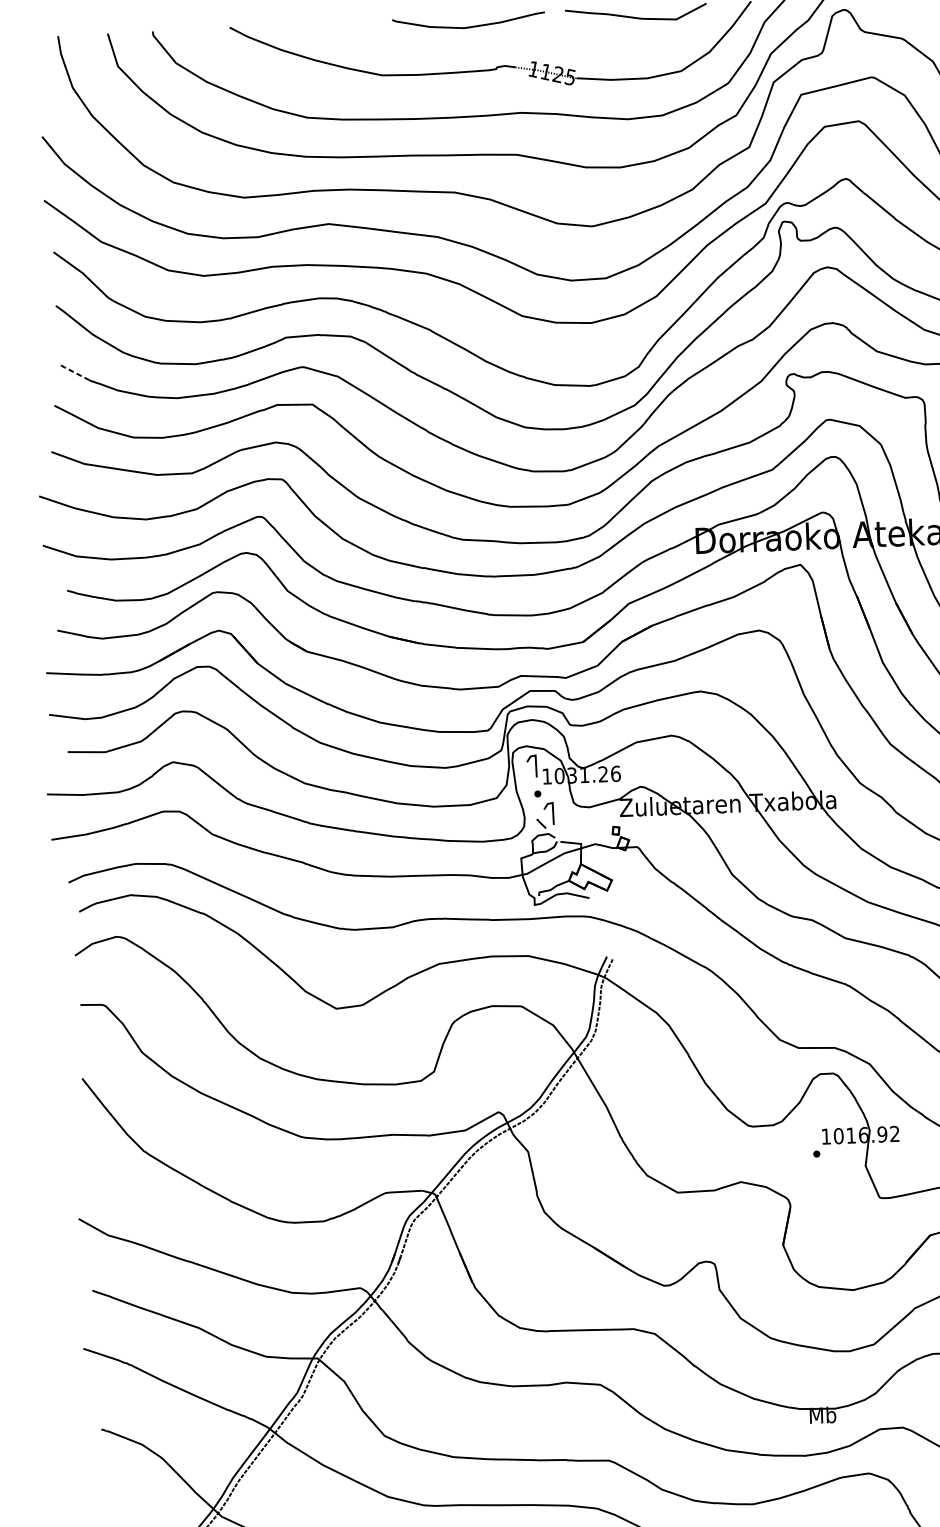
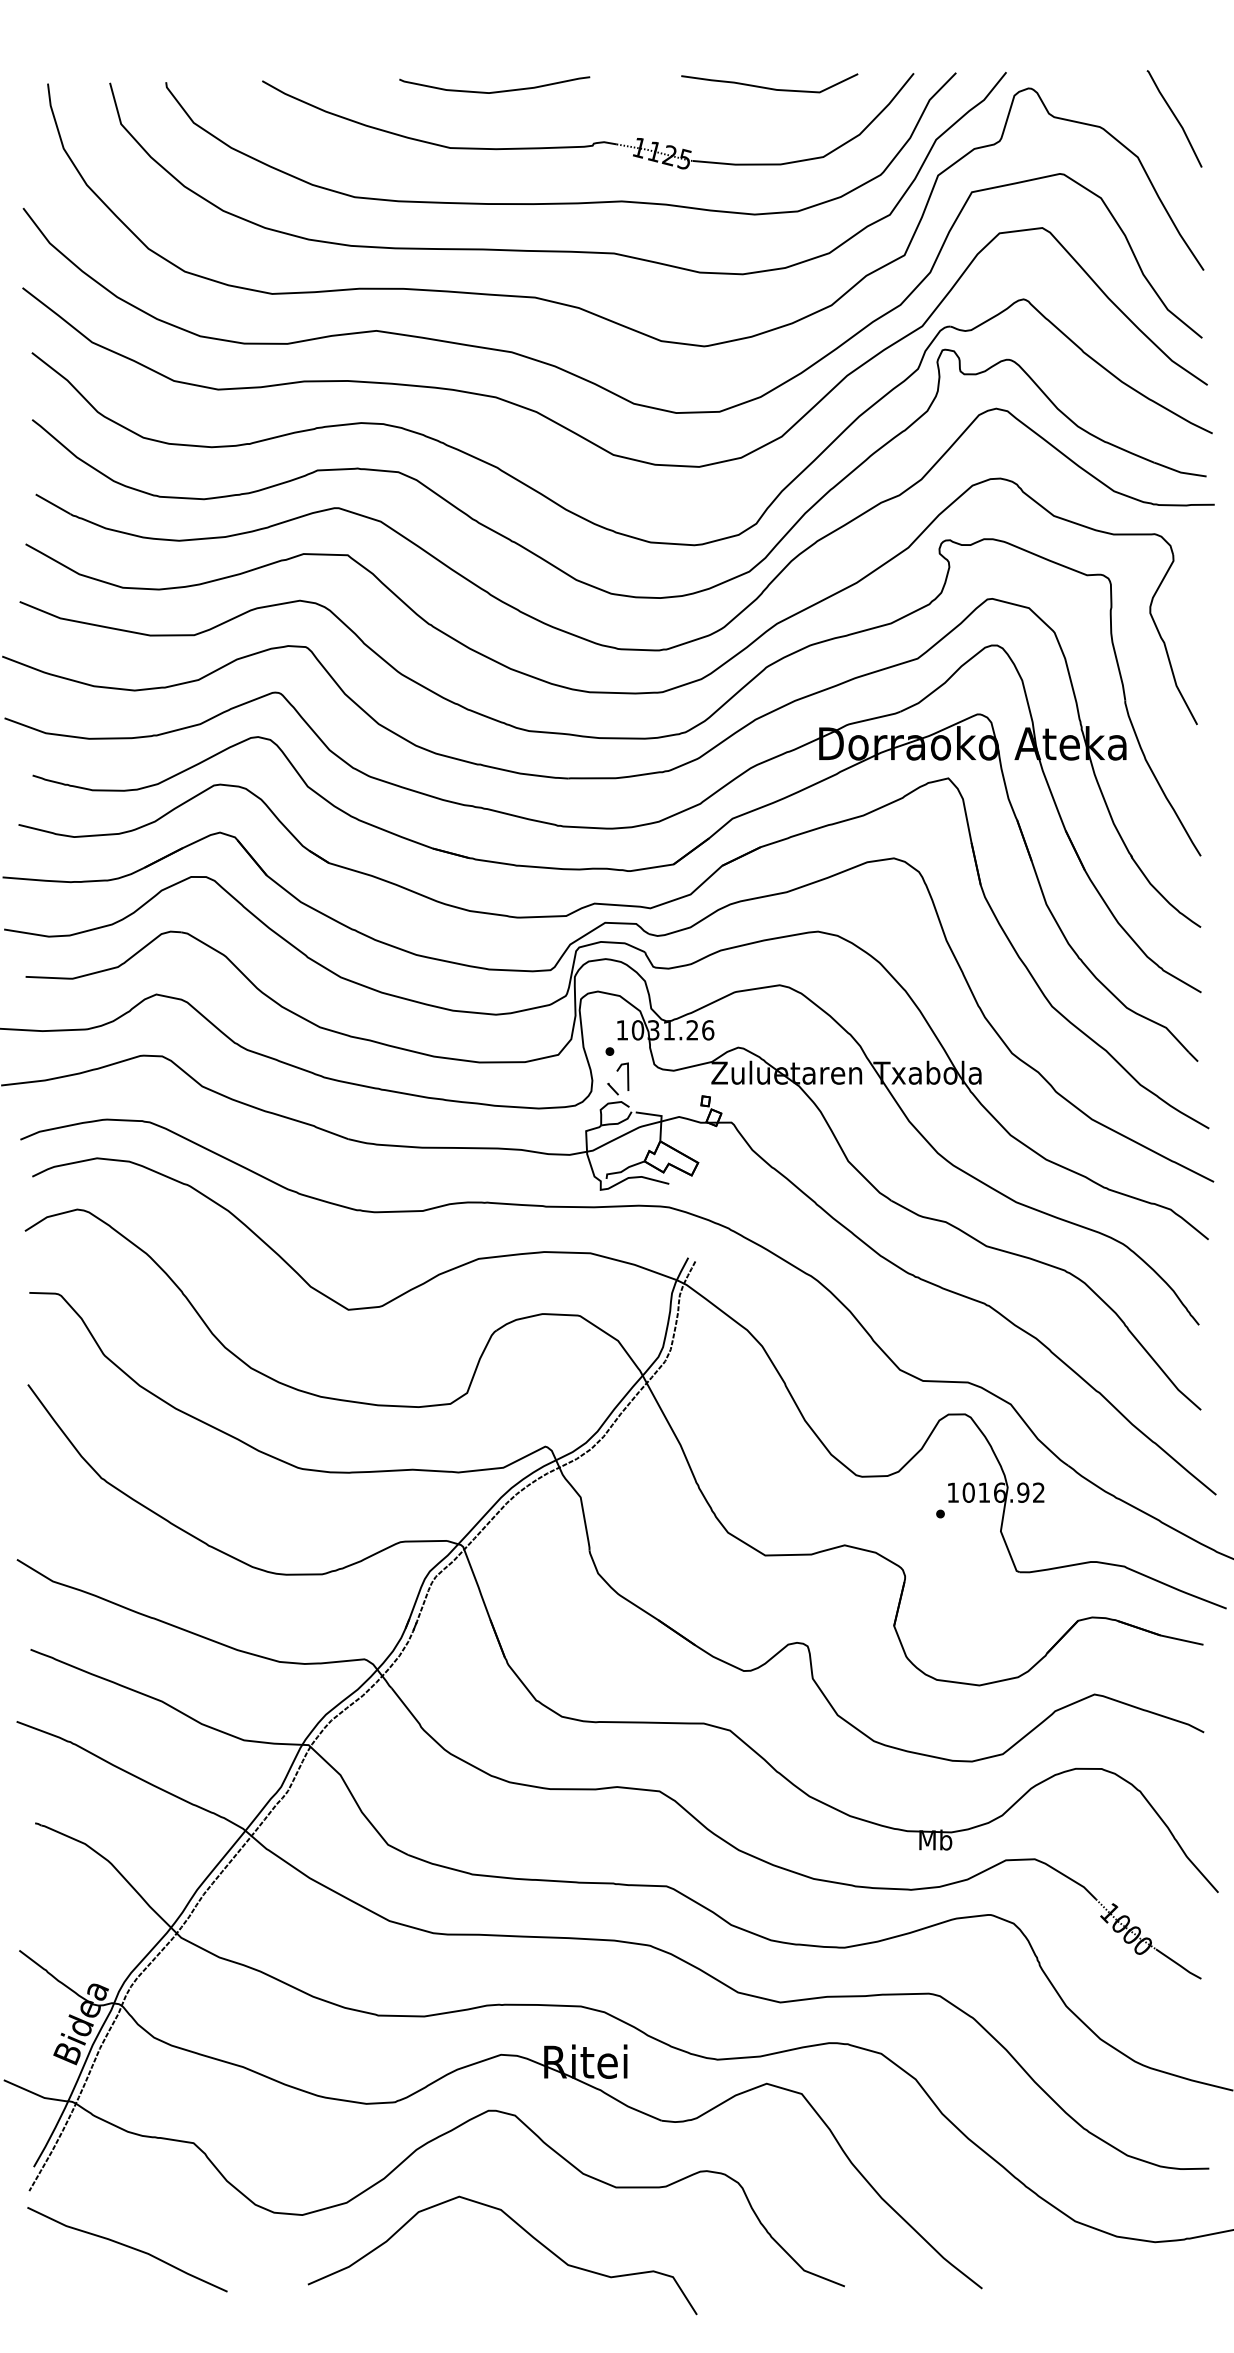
curve: (468, 26) -> (494, 91), moved
line: (75, 373) -> (53, 504), dashed -> solid
line: (535, 765) -> (608, 1016), removed

